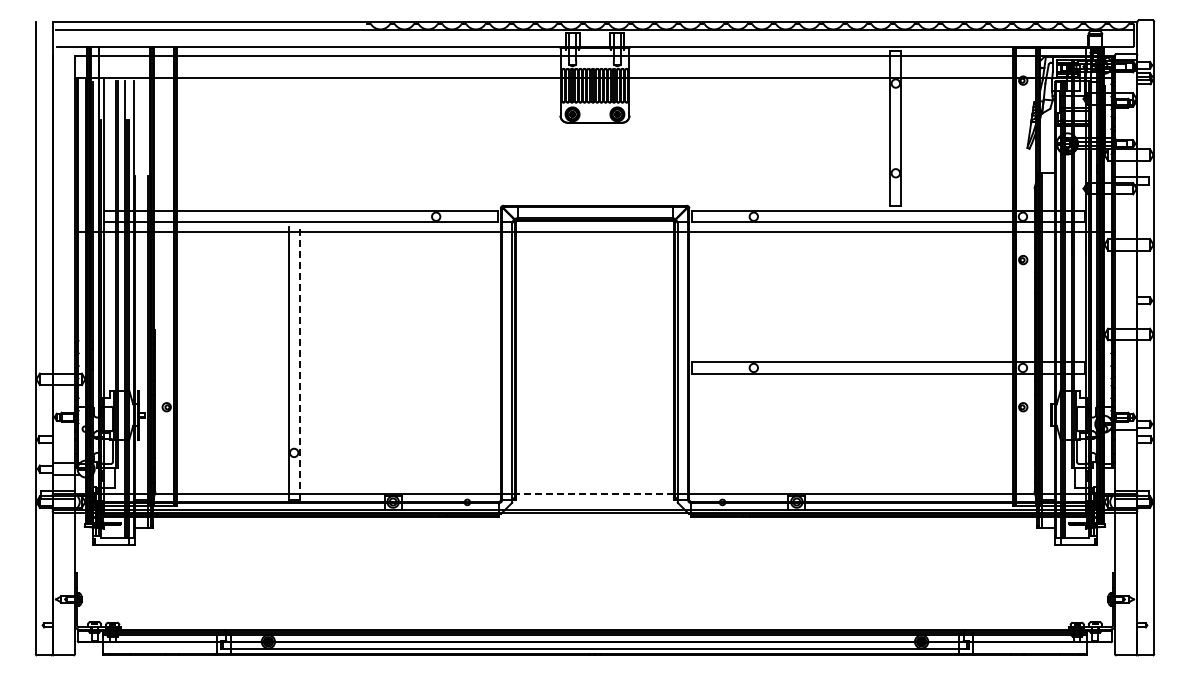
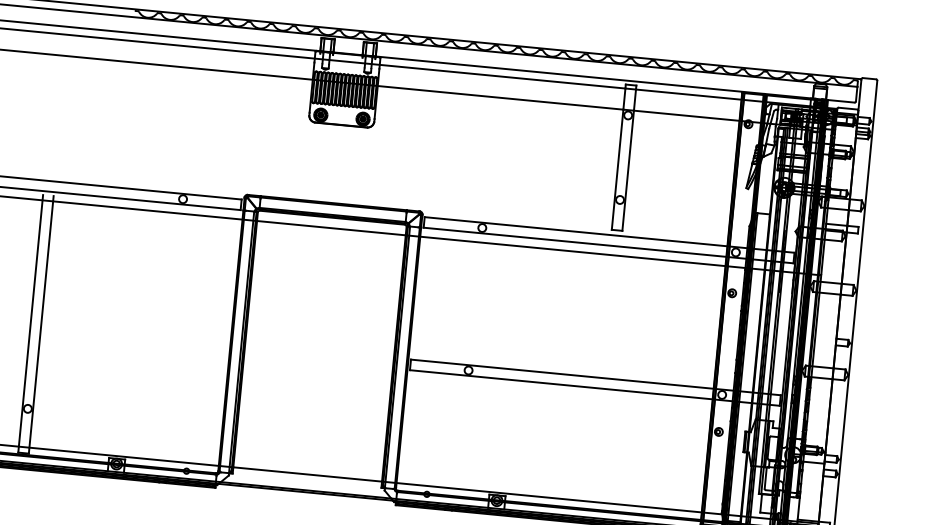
line: (299, 363) -> (40, 325), dashed -> solid
line: (595, 493) -> (308, 474), dashed -> solid

